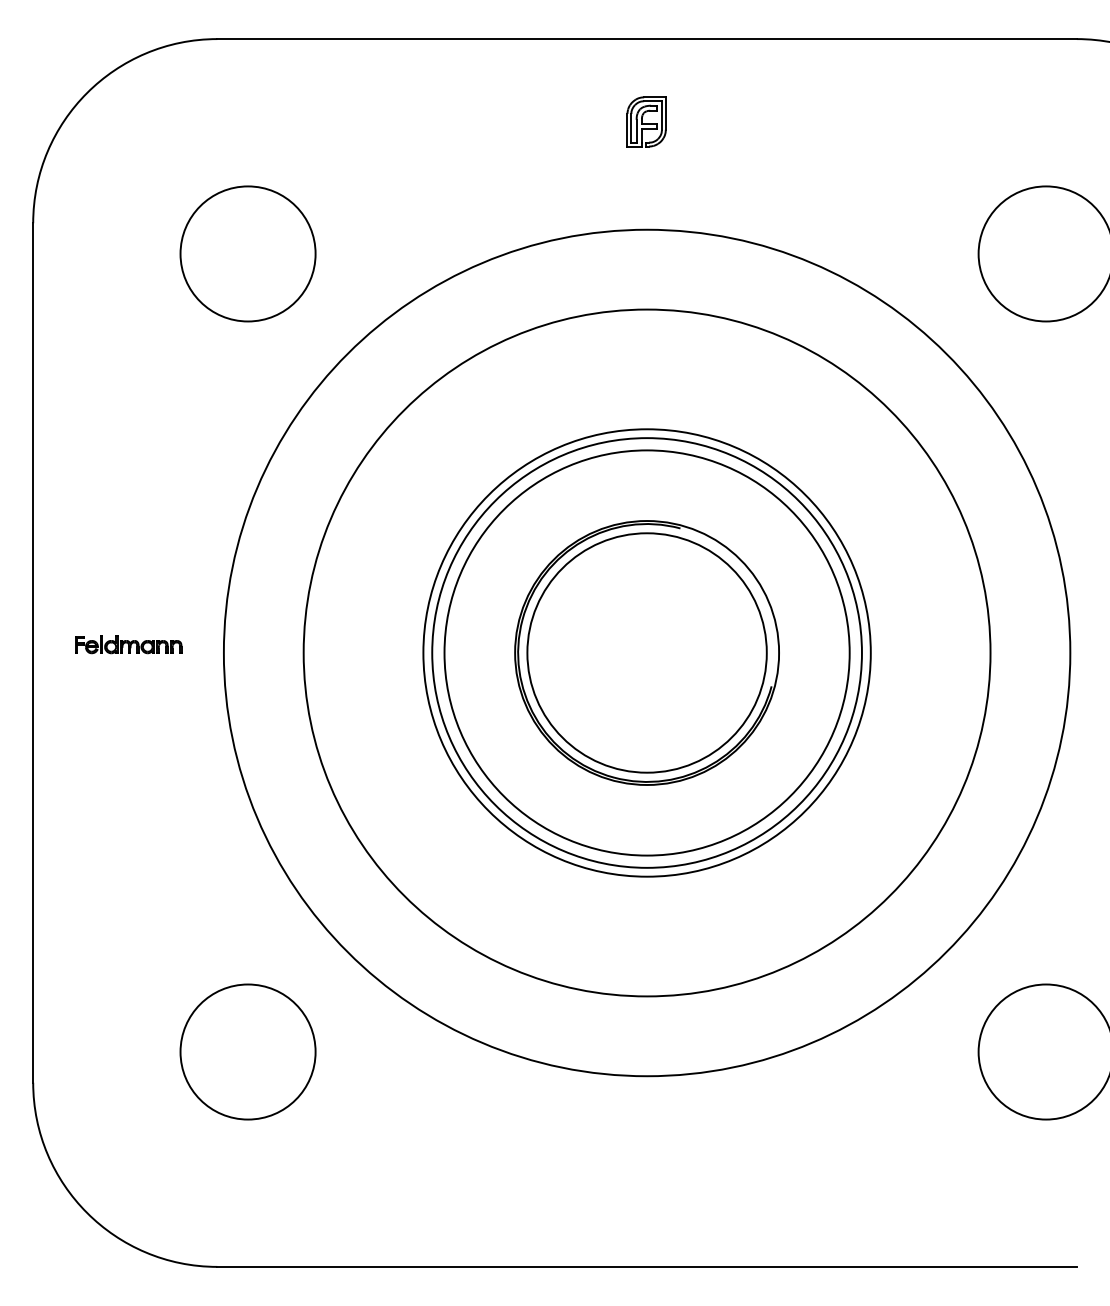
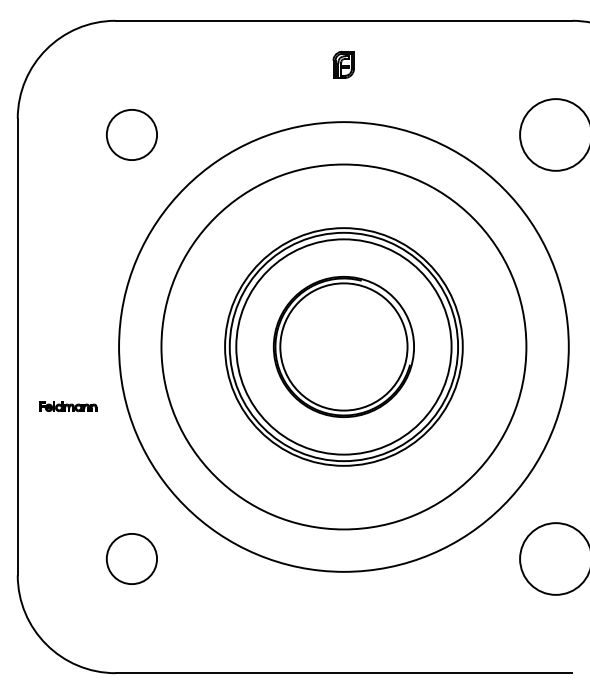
circle: (247, 253) -> (131, 134), size x0.7
part: (128, 644) -> (68, 406), moved
circle: (247, 1051) -> (131, 558), size x0.7

